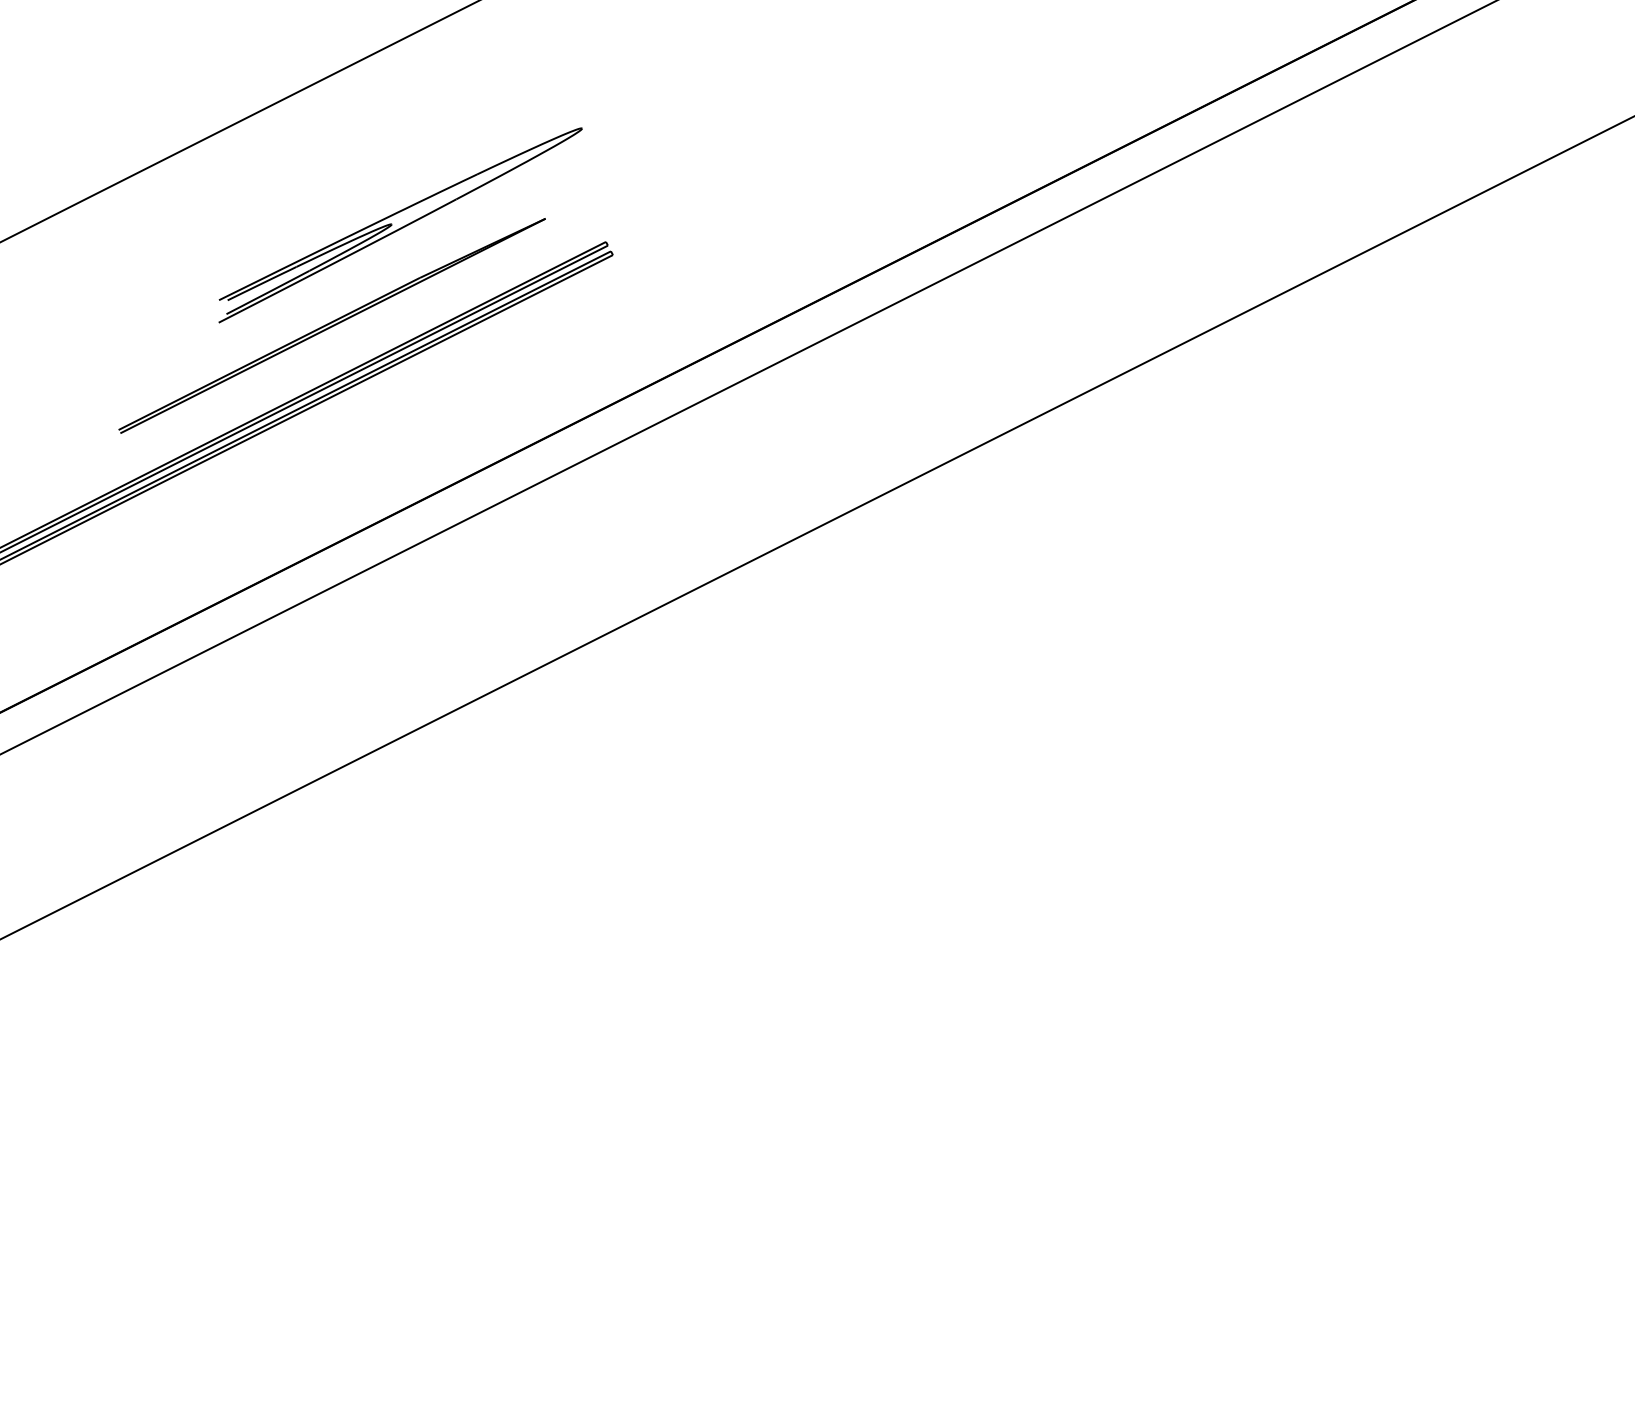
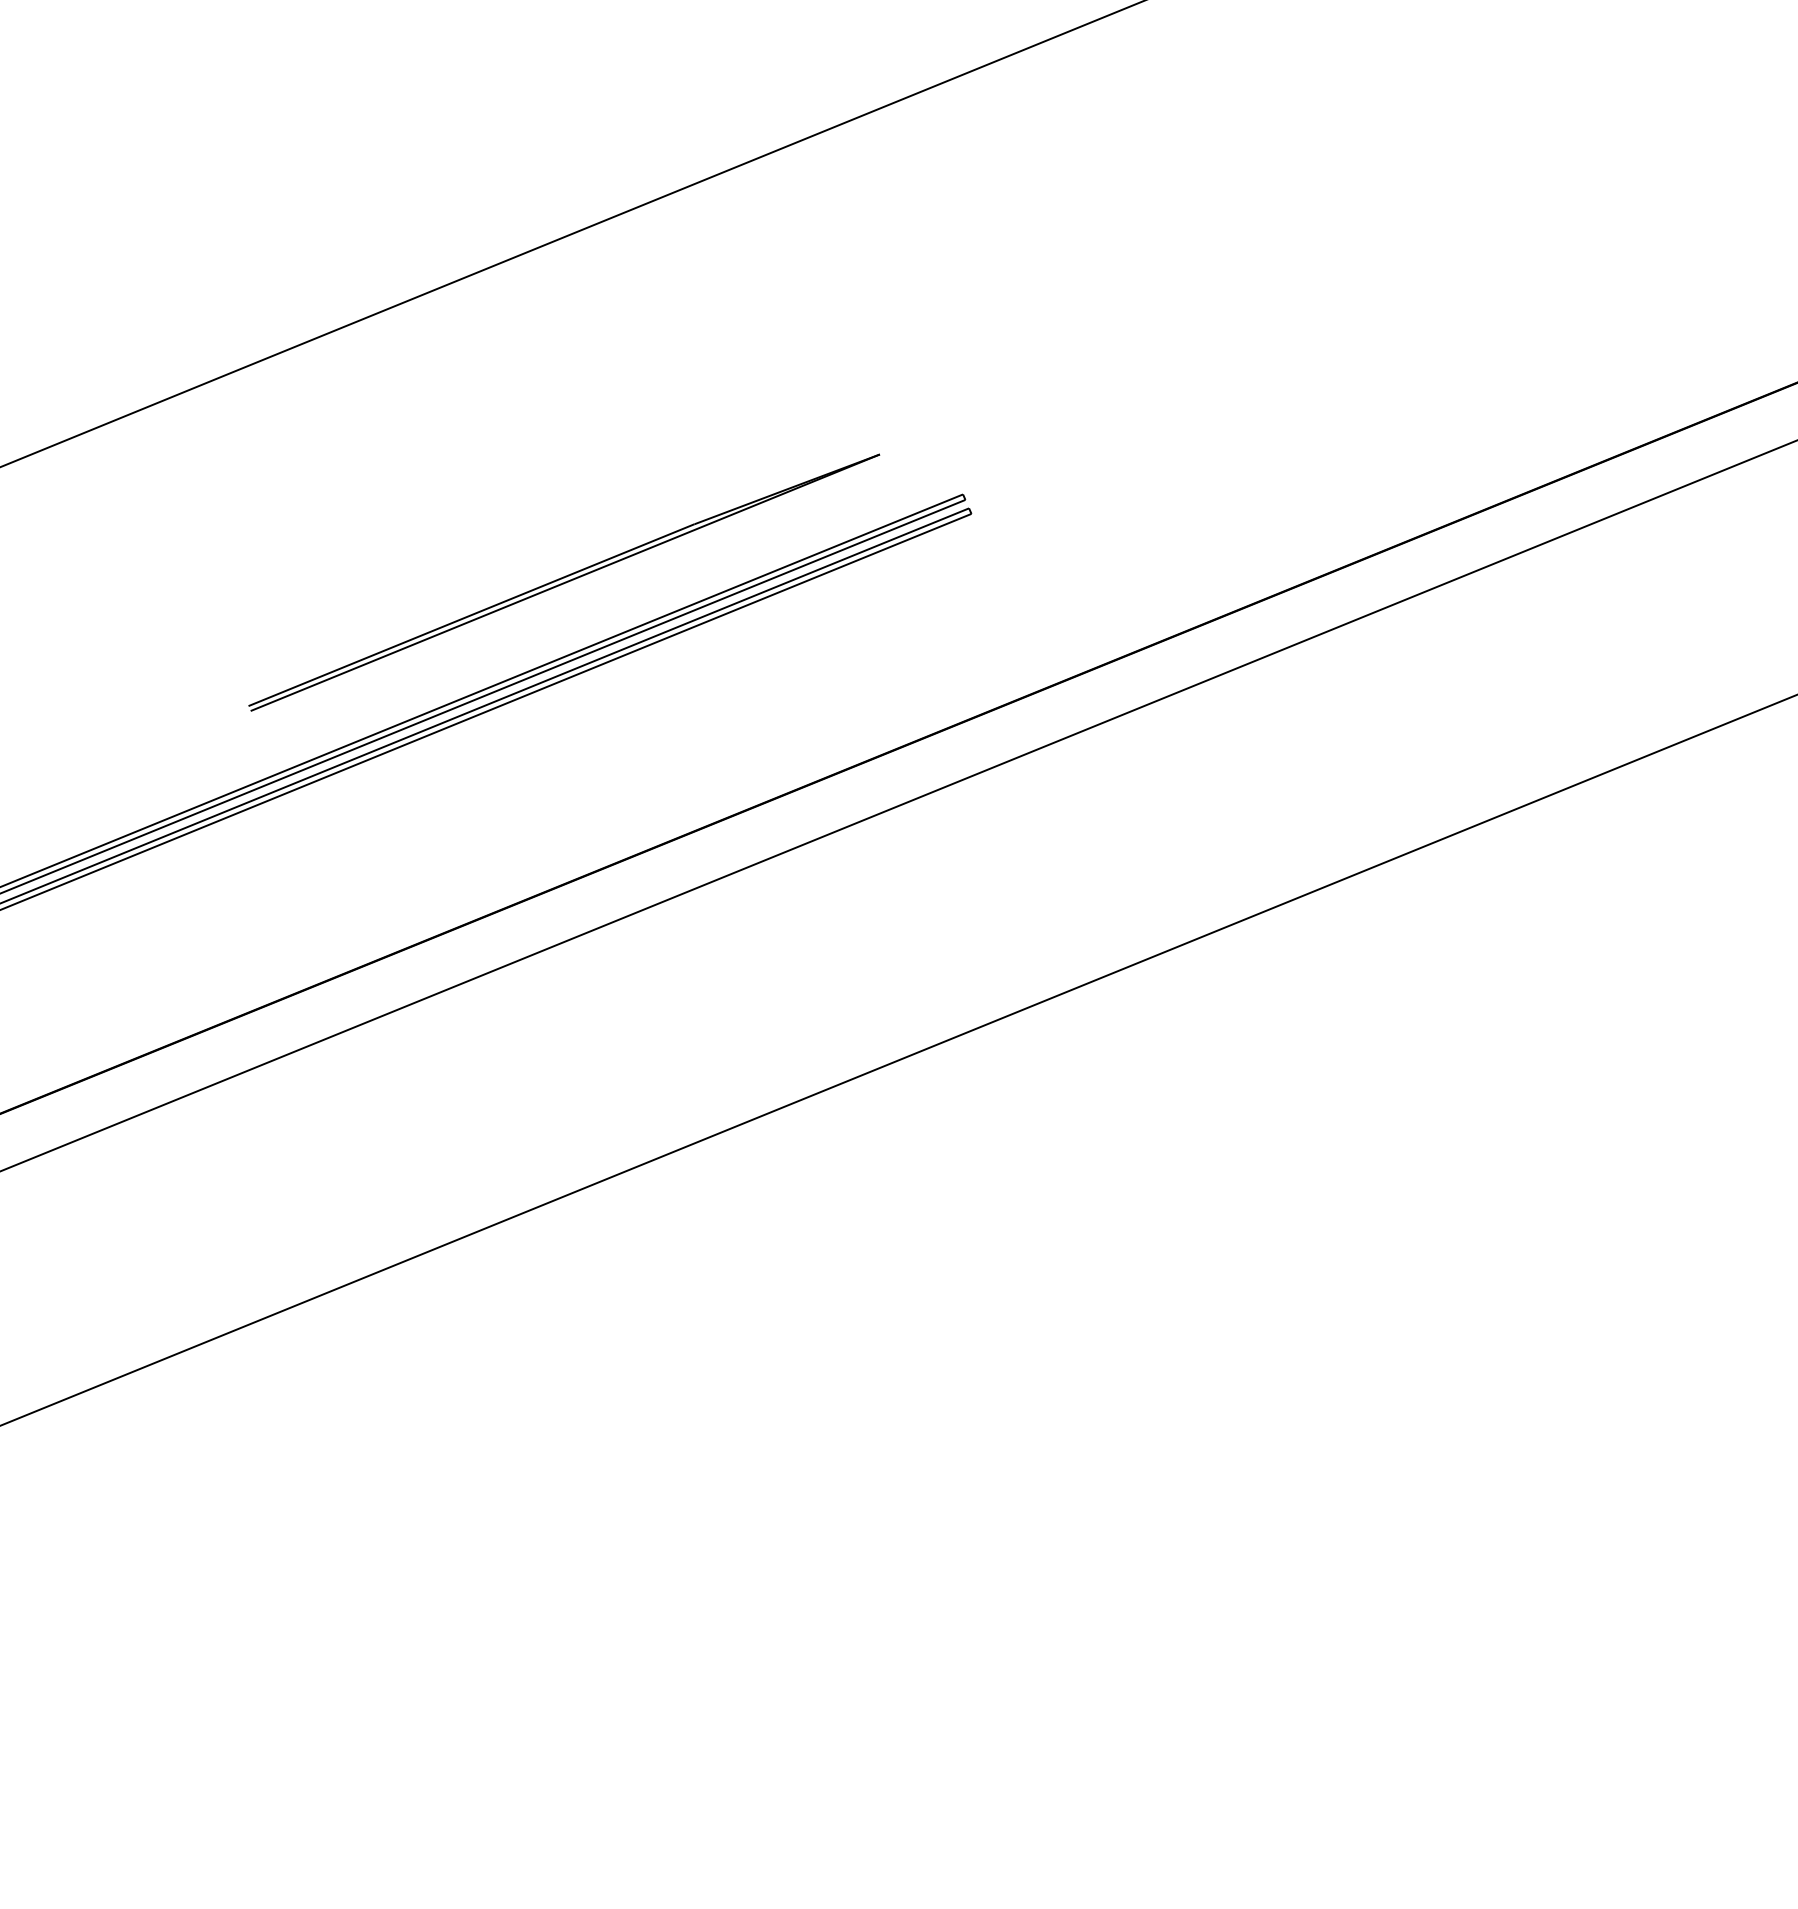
part: (400, 225) -> (672, 447), removed

